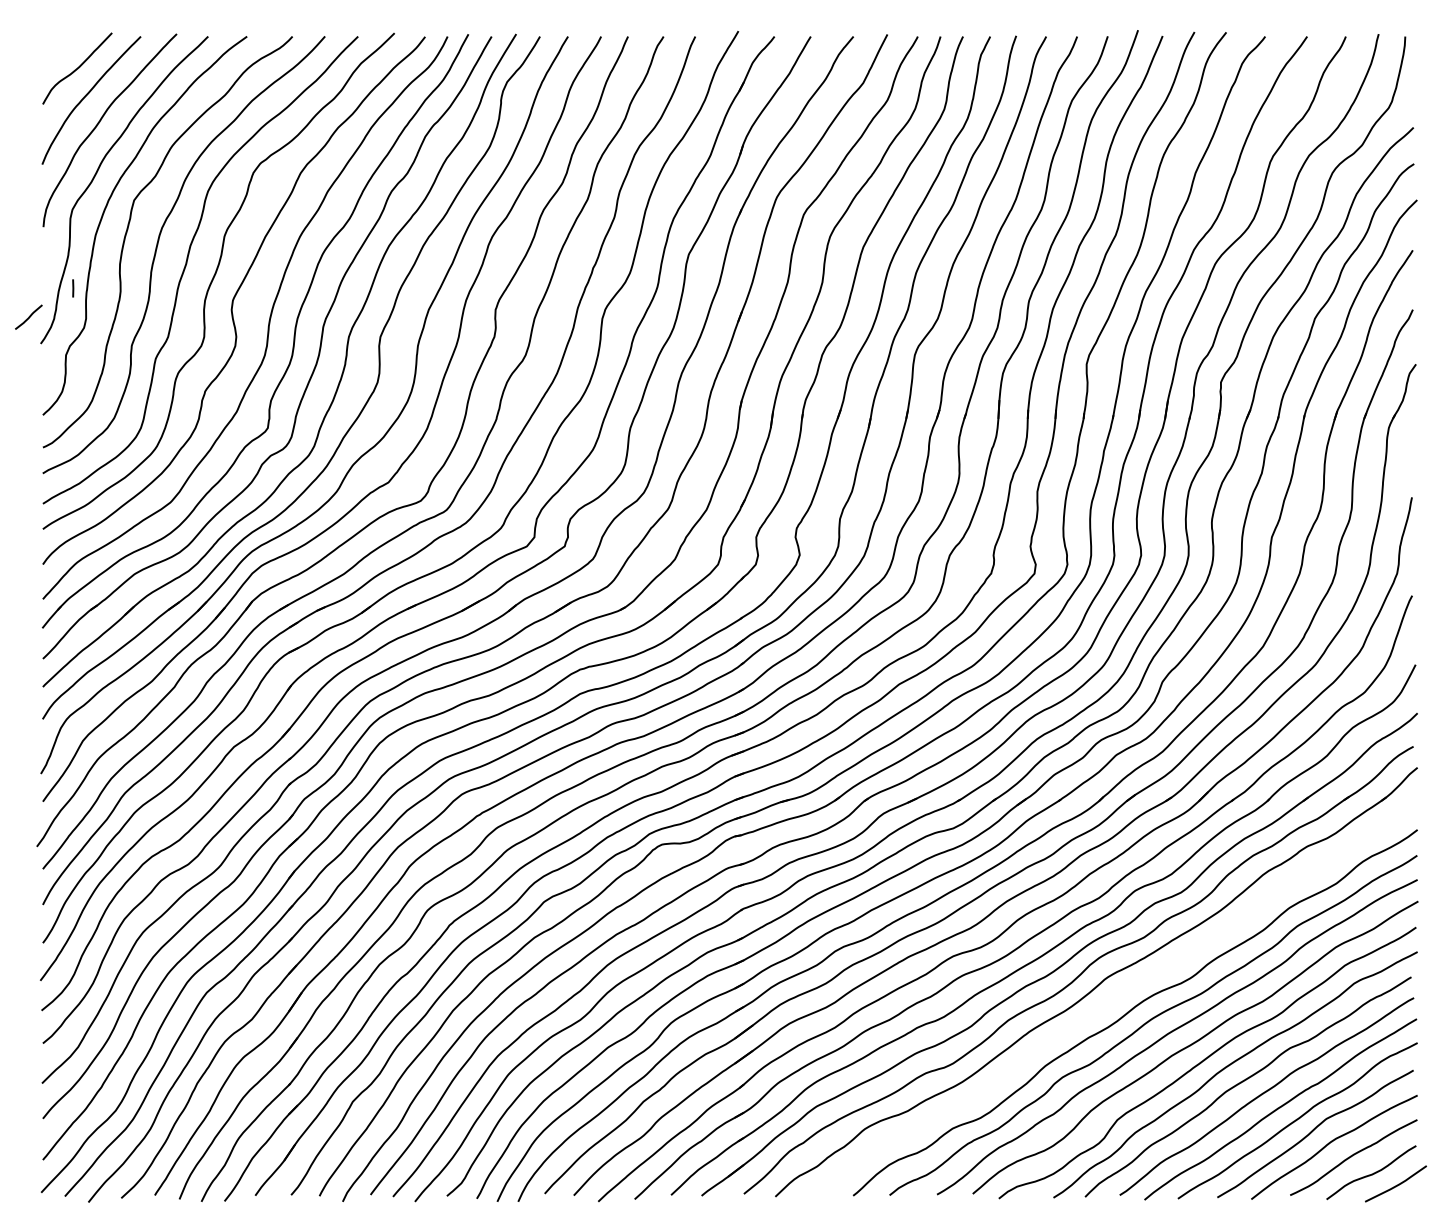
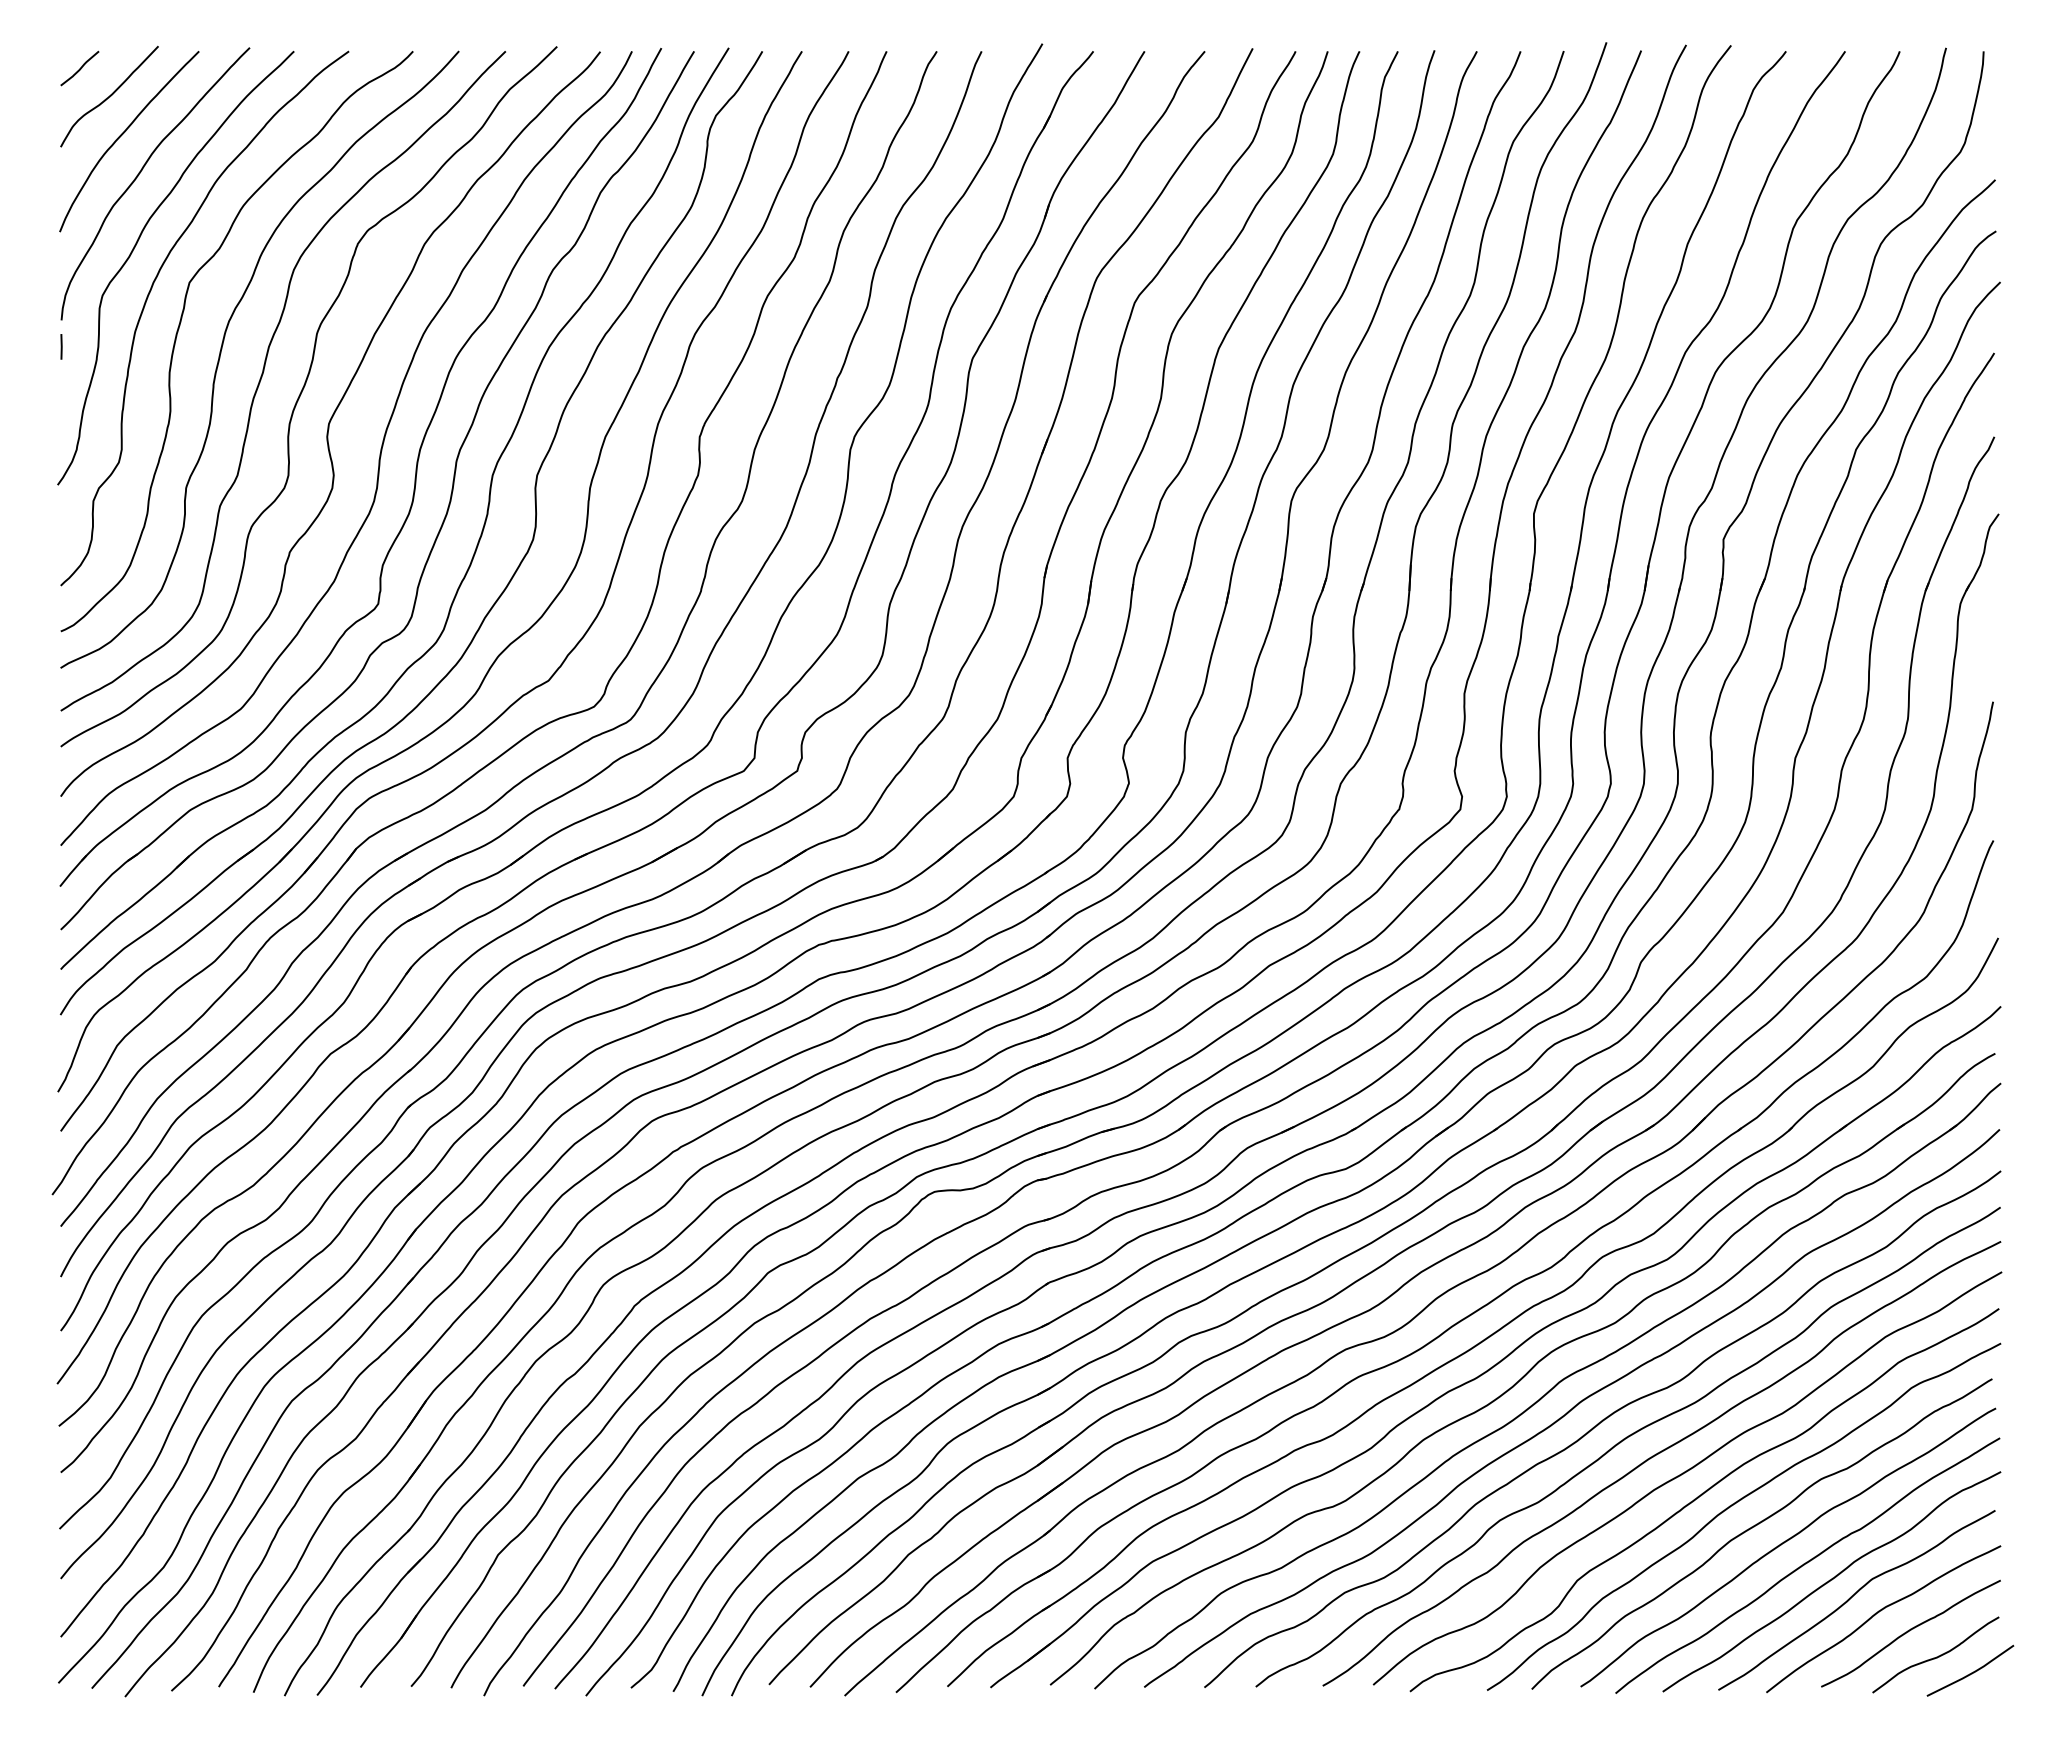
line: (73, 288) -> (61, 346), moved
curve: (28, 317) -> (79, 68), moved
curve: (1113, 998) -> (1572, 1408), added

